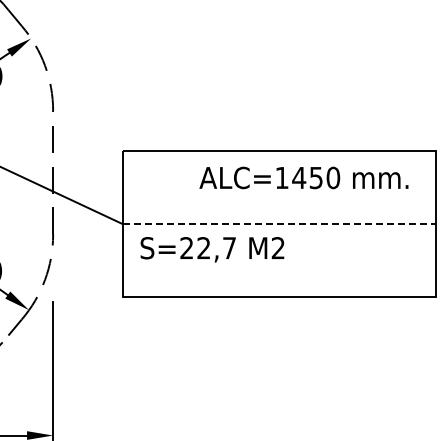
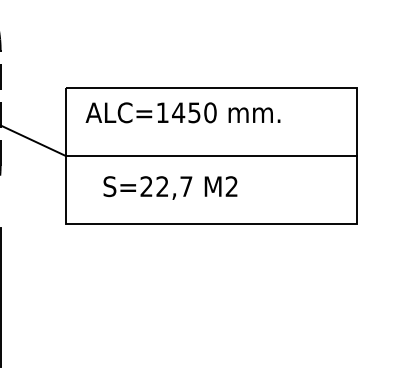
text: (303, 177) -> (182, 112), moved
line: (279, 224) -> (211, 156), dashed -> solid
text: (212, 249) -> (170, 187), moved

